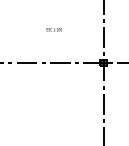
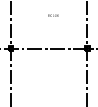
text: (54, 29) -> (53, 15), moved

